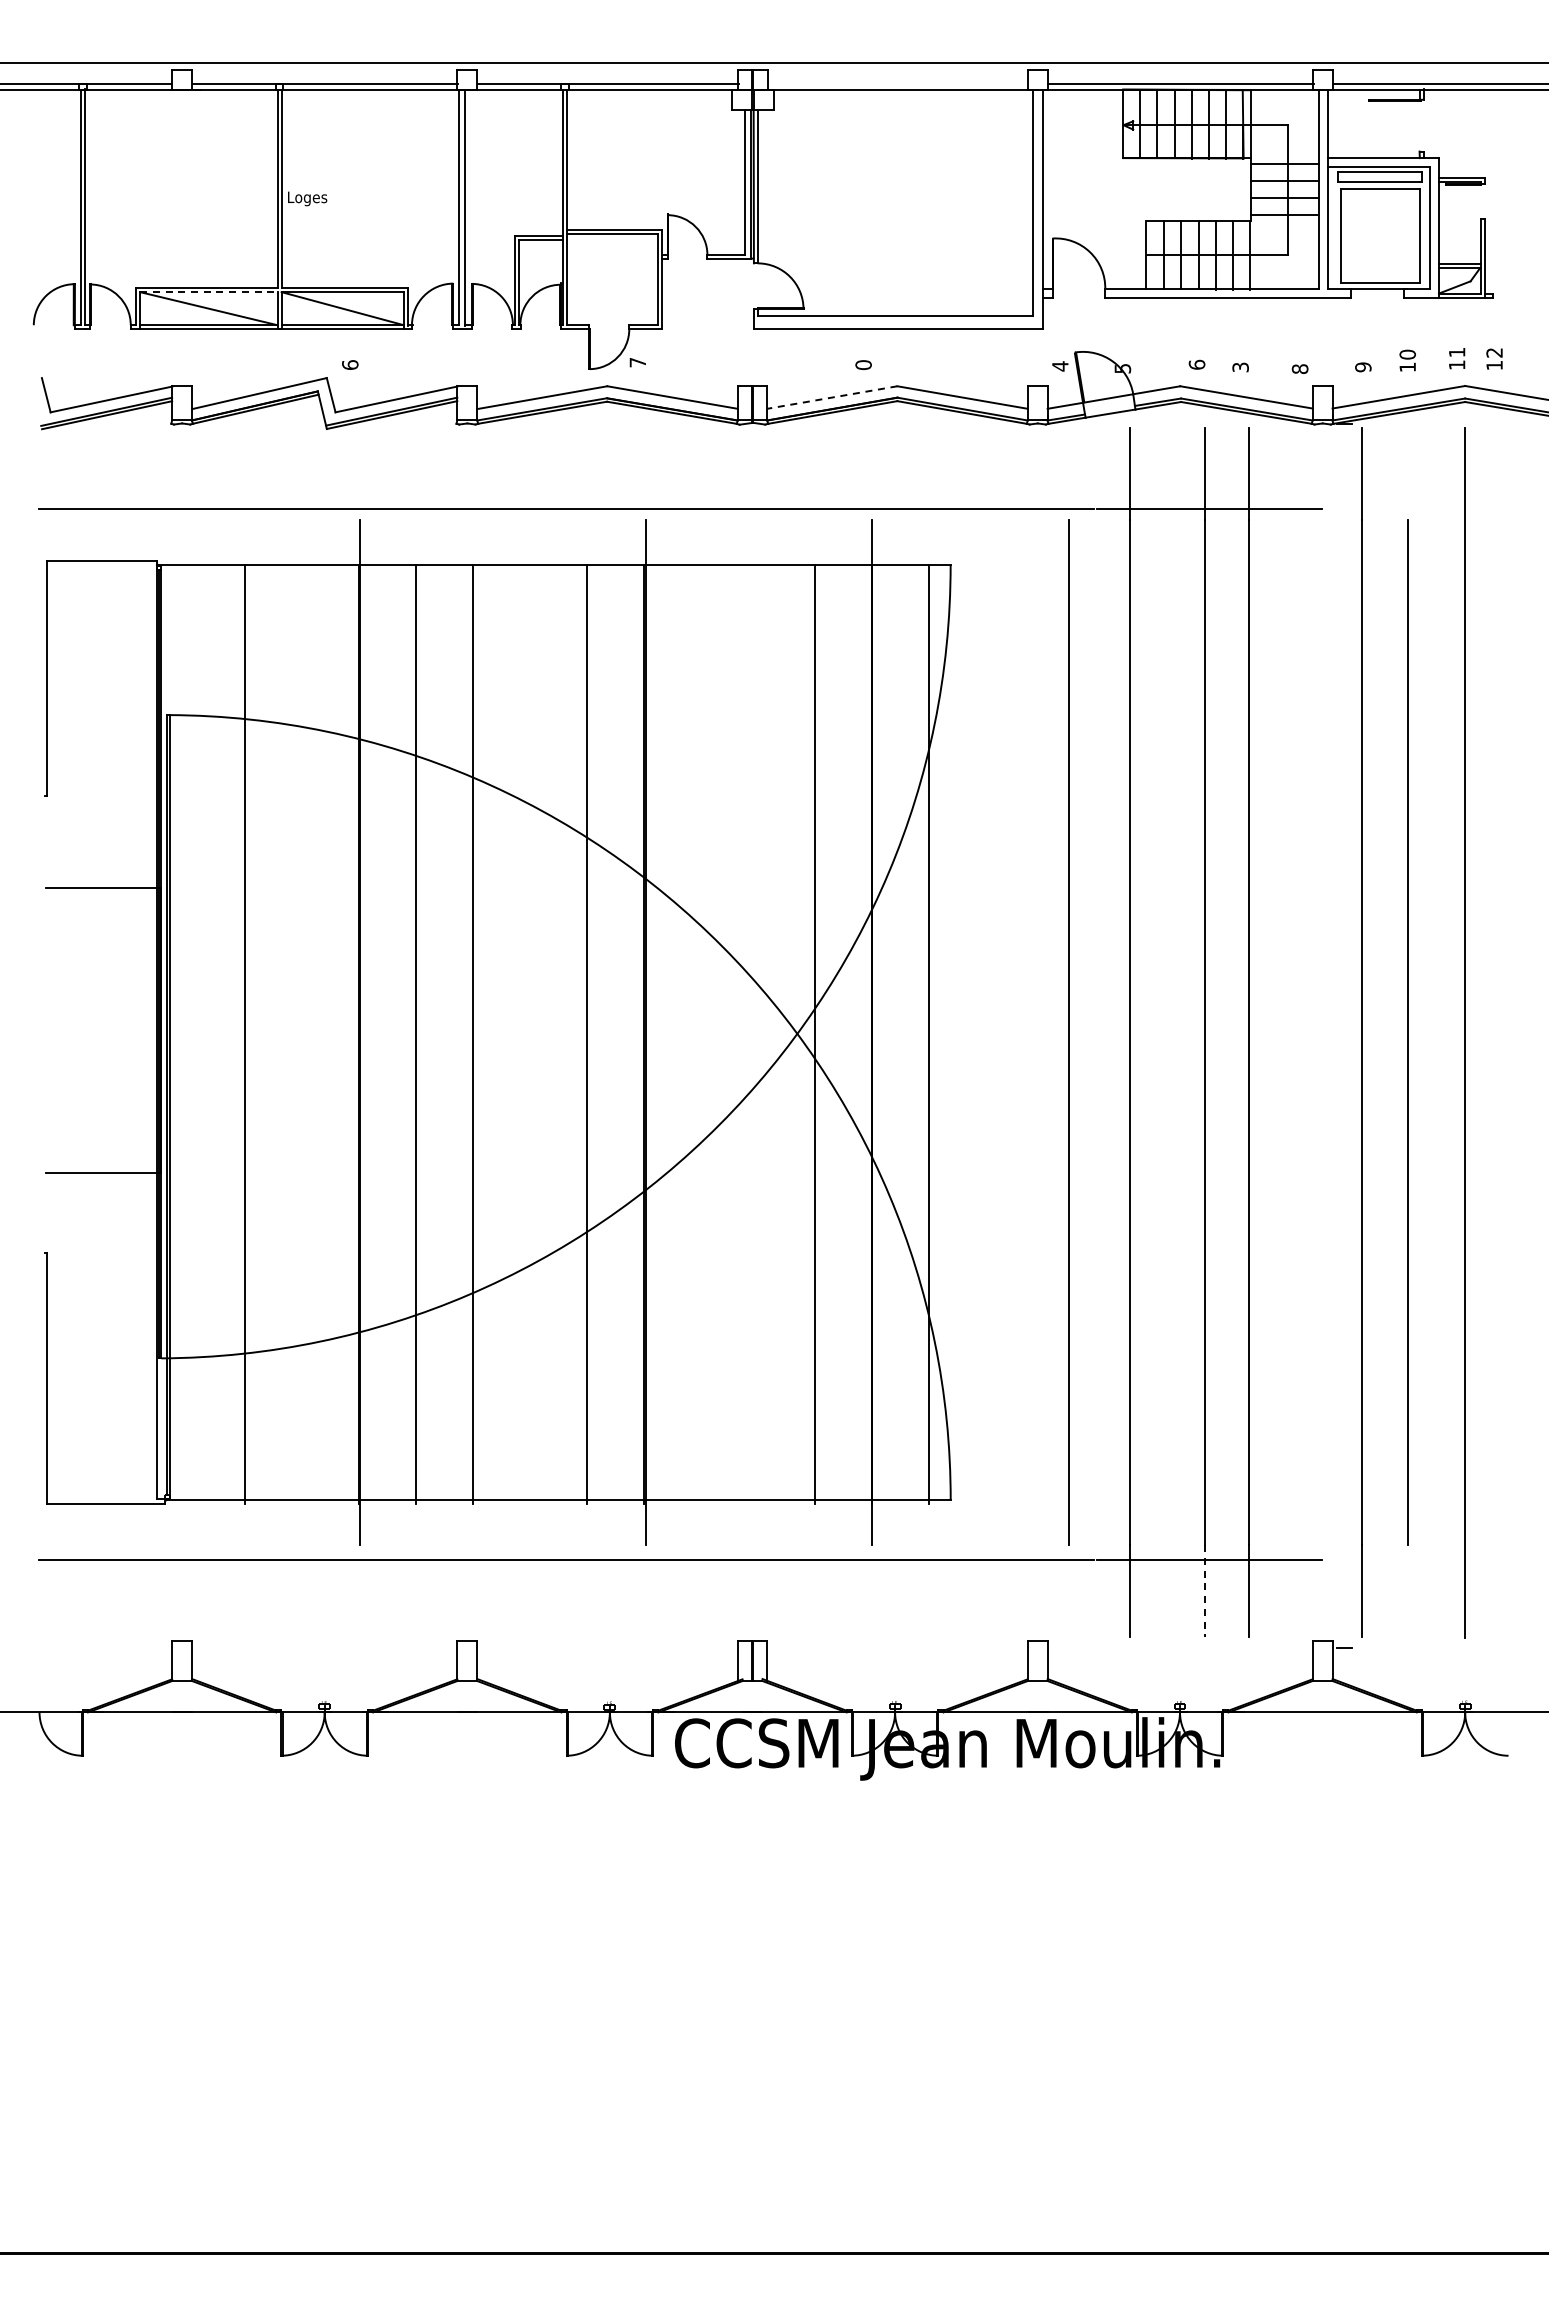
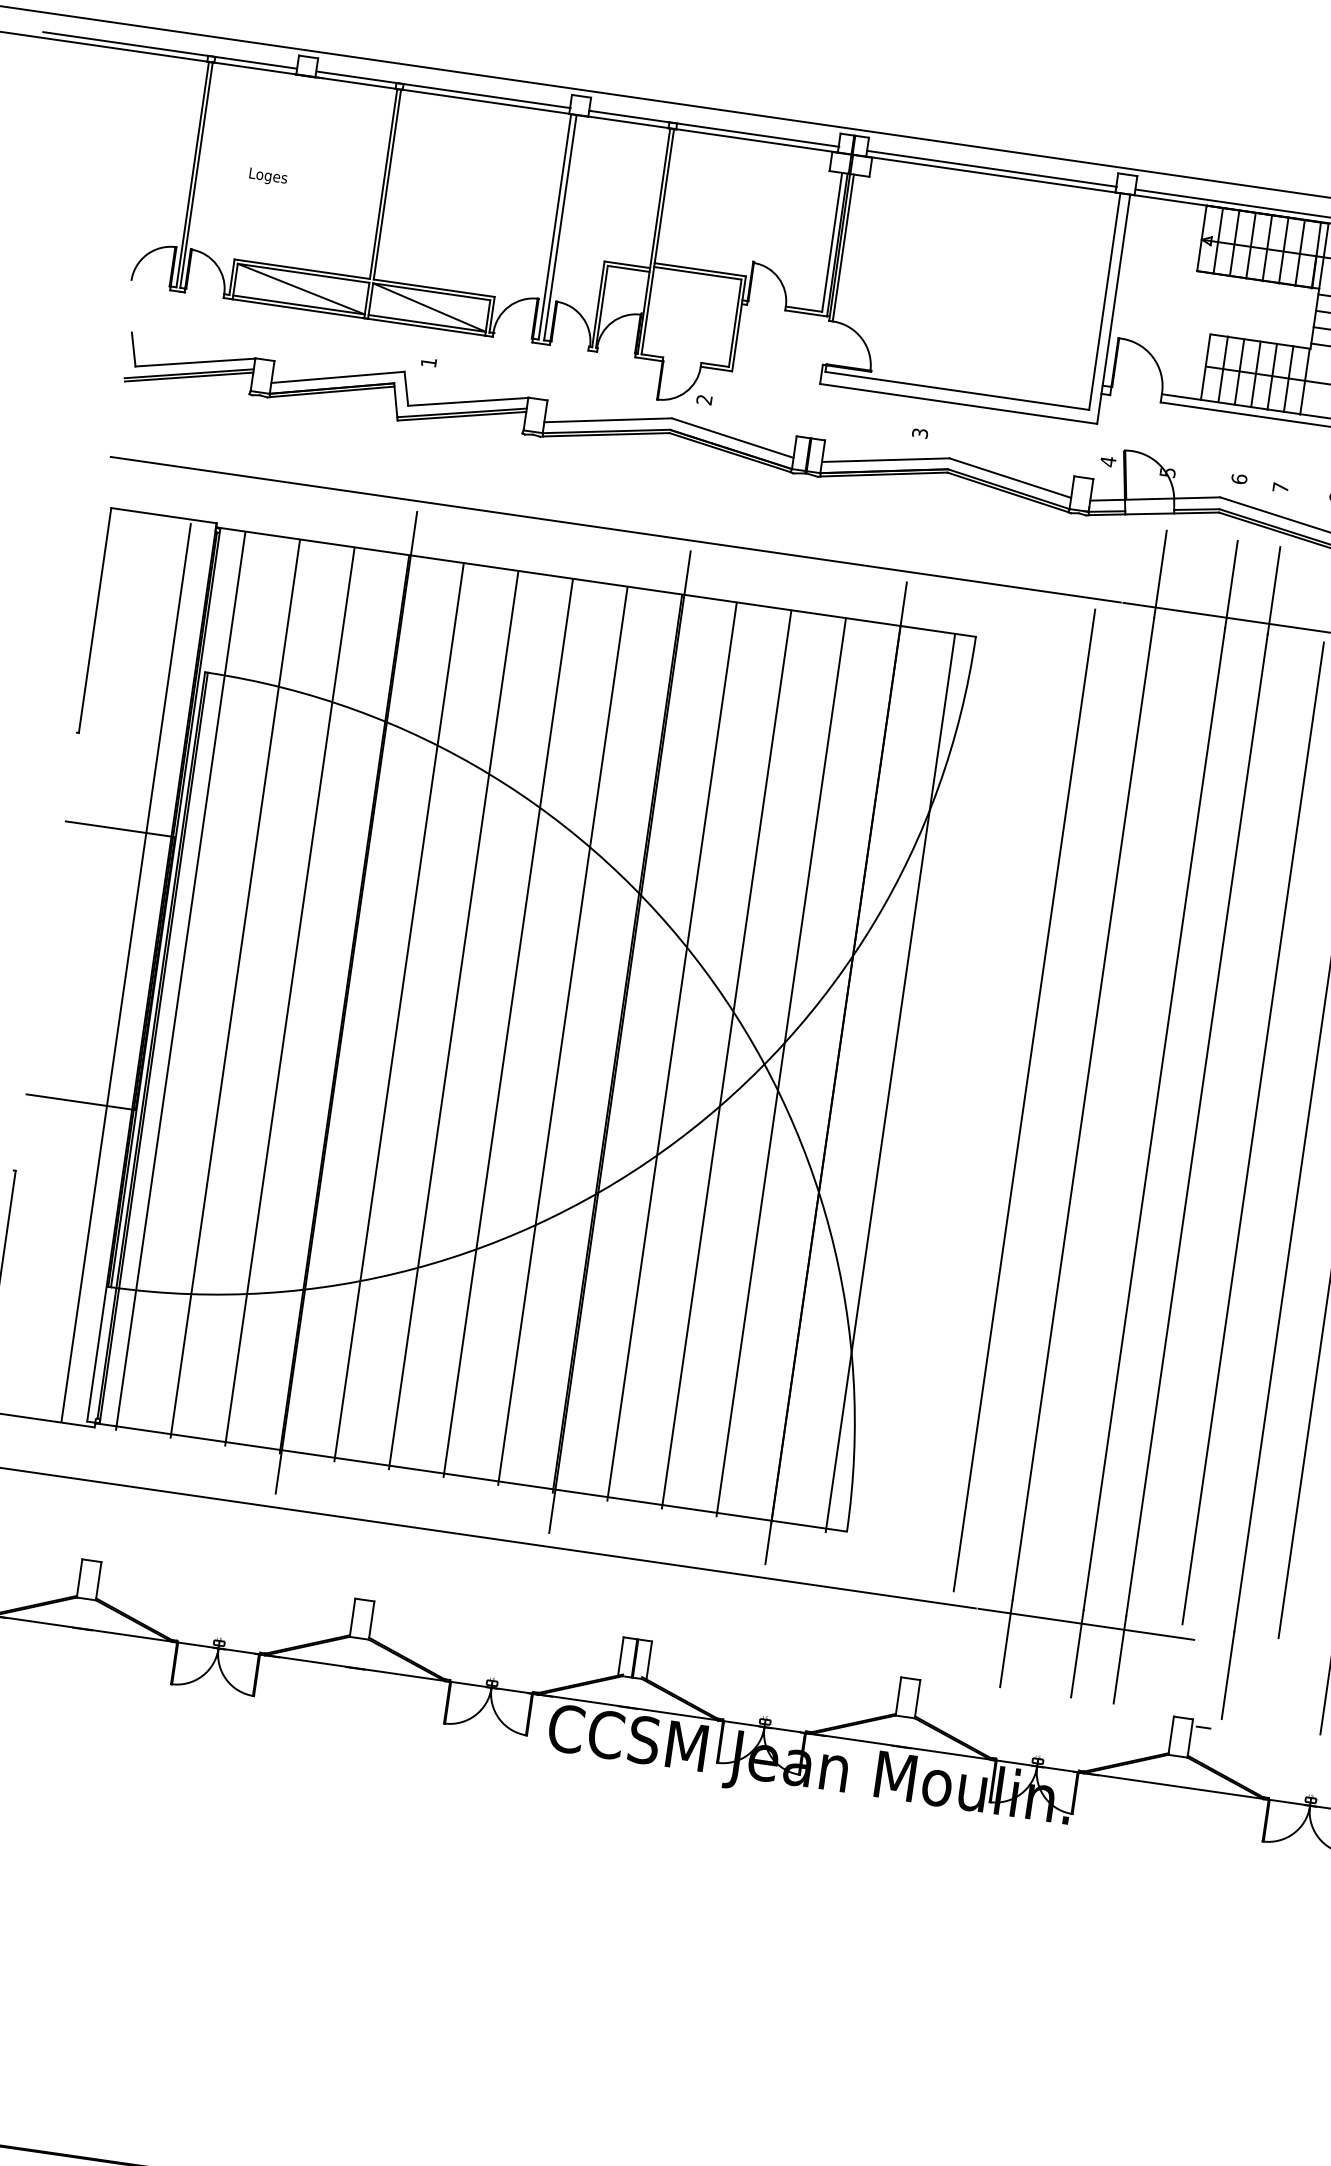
line: (897, 83) -> (991, 168), added
text: (307, 198) -> (268, 176), moved
line: (208, 292) -> (303, 273), dashed -> solid
text: (637, 362) -> (704, 399), 7 -> 2
text: (350, 364) -> (429, 362), 6 -> 1
text: (863, 365) -> (919, 433), 0 -> 3
text: (1240, 367) -> (1280, 487), 3 -> 7
line: (832, 397) -> (885, 460), dashed -> solid
line: (1307, 1032) -> (1252, 1133), added
line: (130, 1034) -> (126, 973), added
line: (187, 1034) -> (180, 980), added
line: (301, 1034) -> (289, 996), added
line: (529, 1034) -> (508, 1028), added
line: (700, 1034) -> (671, 1051), added
line: (757, 1034) -> (726, 1059), added
line: (1204, 1590) -> (1077, 1653), dashed -> solid

